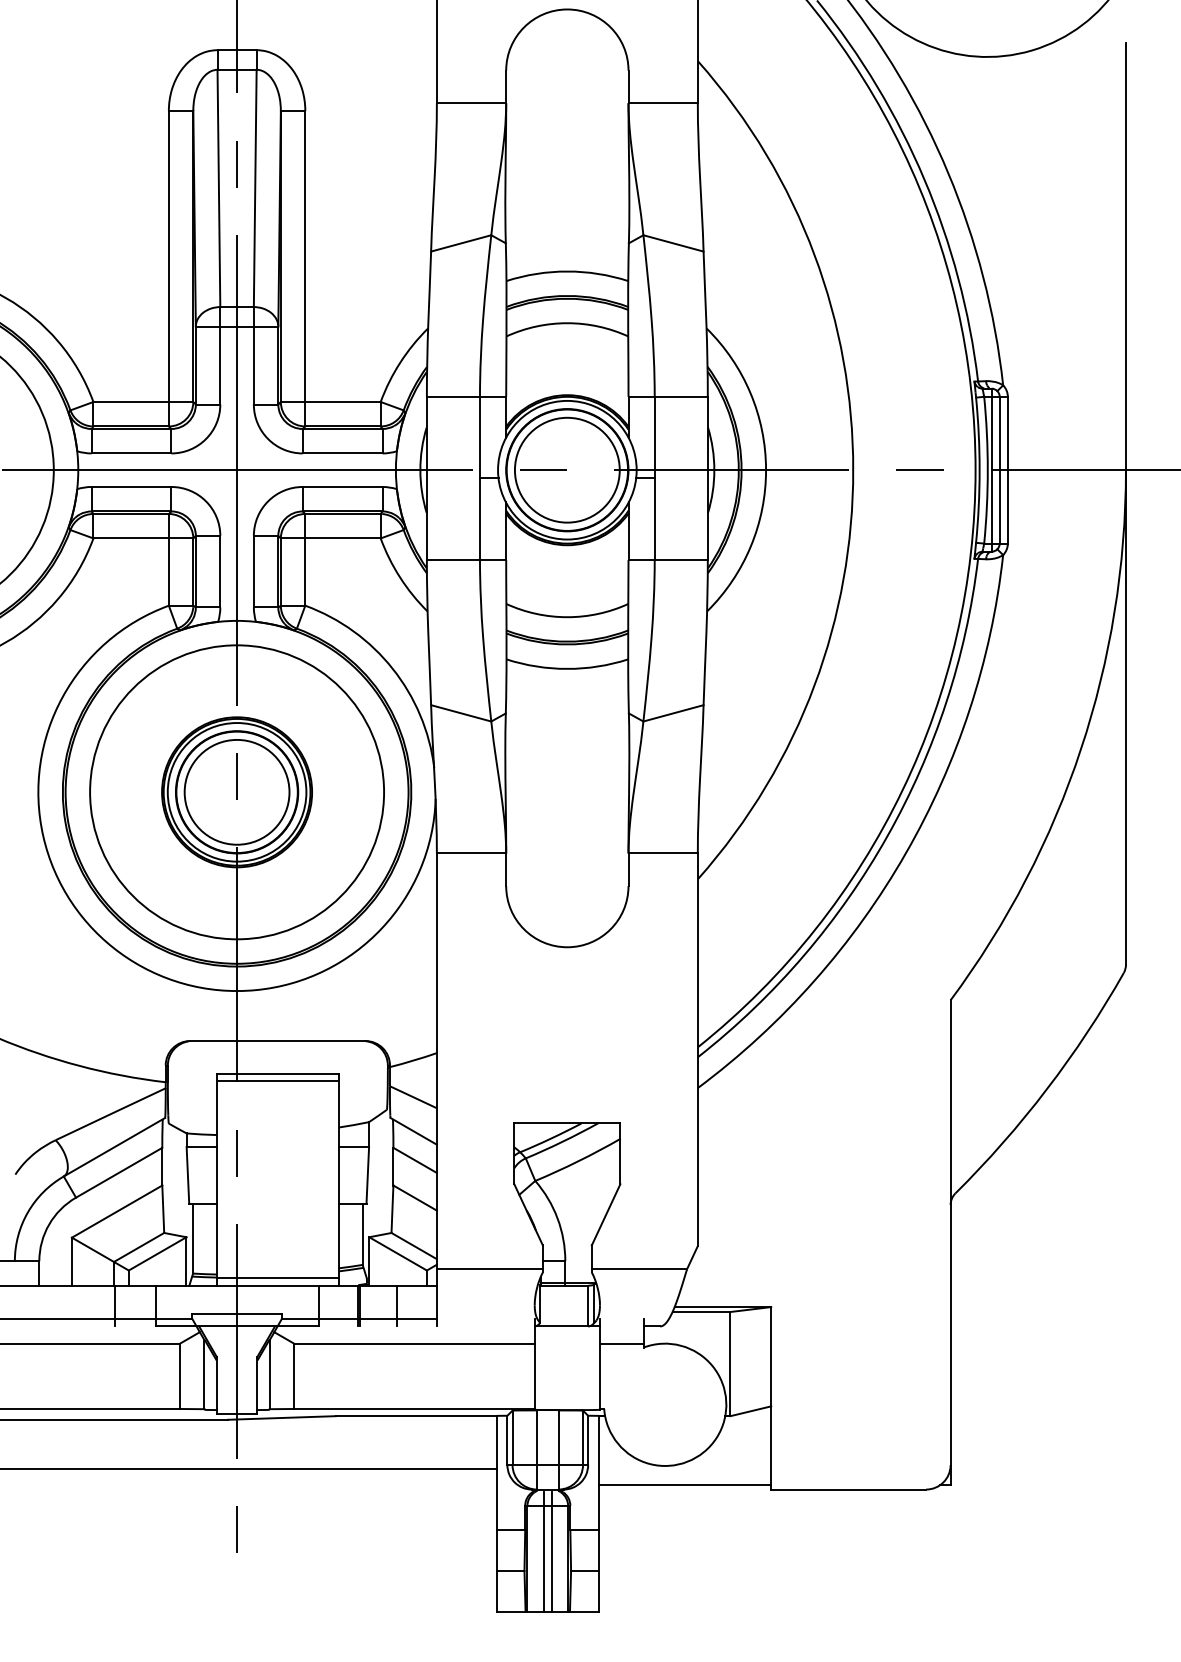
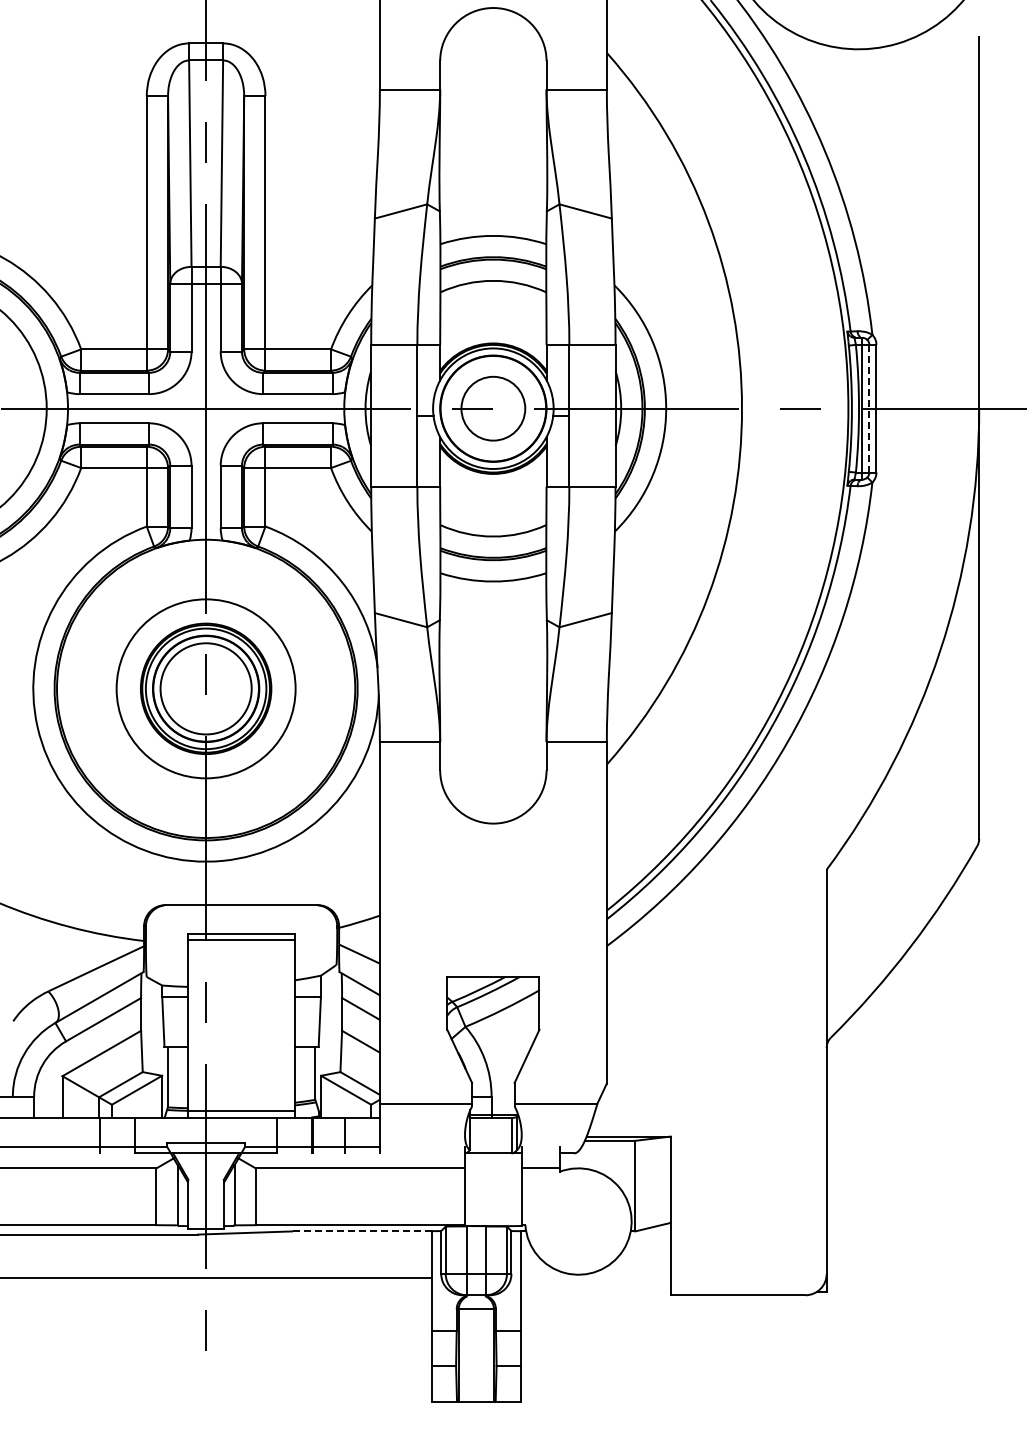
circle: (566, 469) -> (492, 408), size x0.7
line: (999, 469) -> (869, 408), solid -> dashed
circle: (236, 791) -> (205, 688), size x0.7
line: (416, 1416) -> (362, 1231), solid -> dashed
line: (684, 1485) -> (595, 1291), removed
line: (543, 1551) -> (472, 1349), removed
line: (551, 1551) -> (479, 1349), removed

